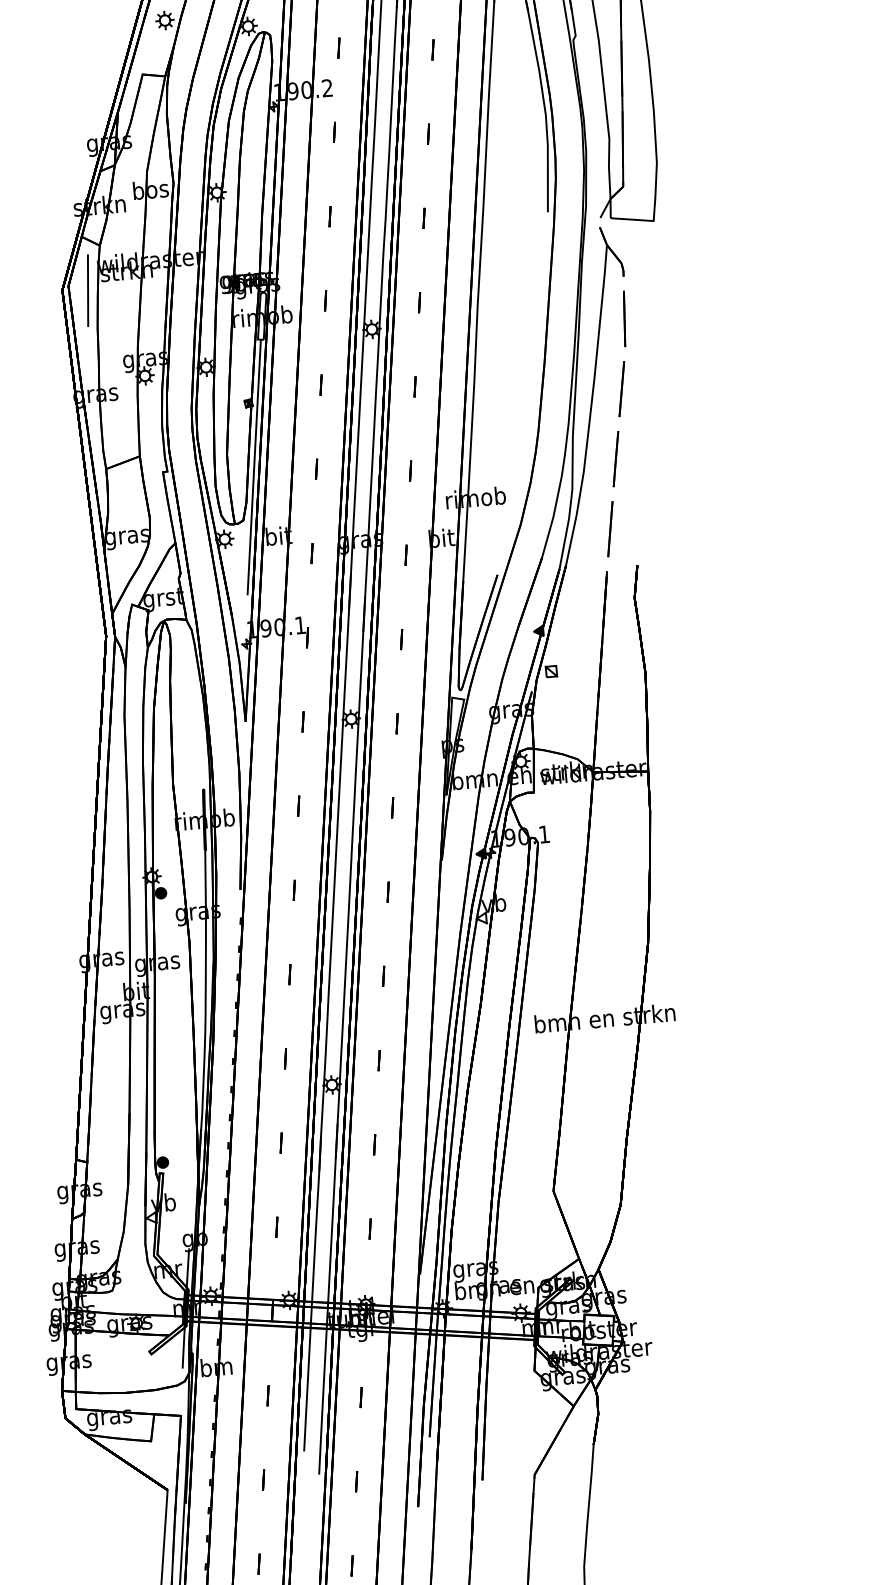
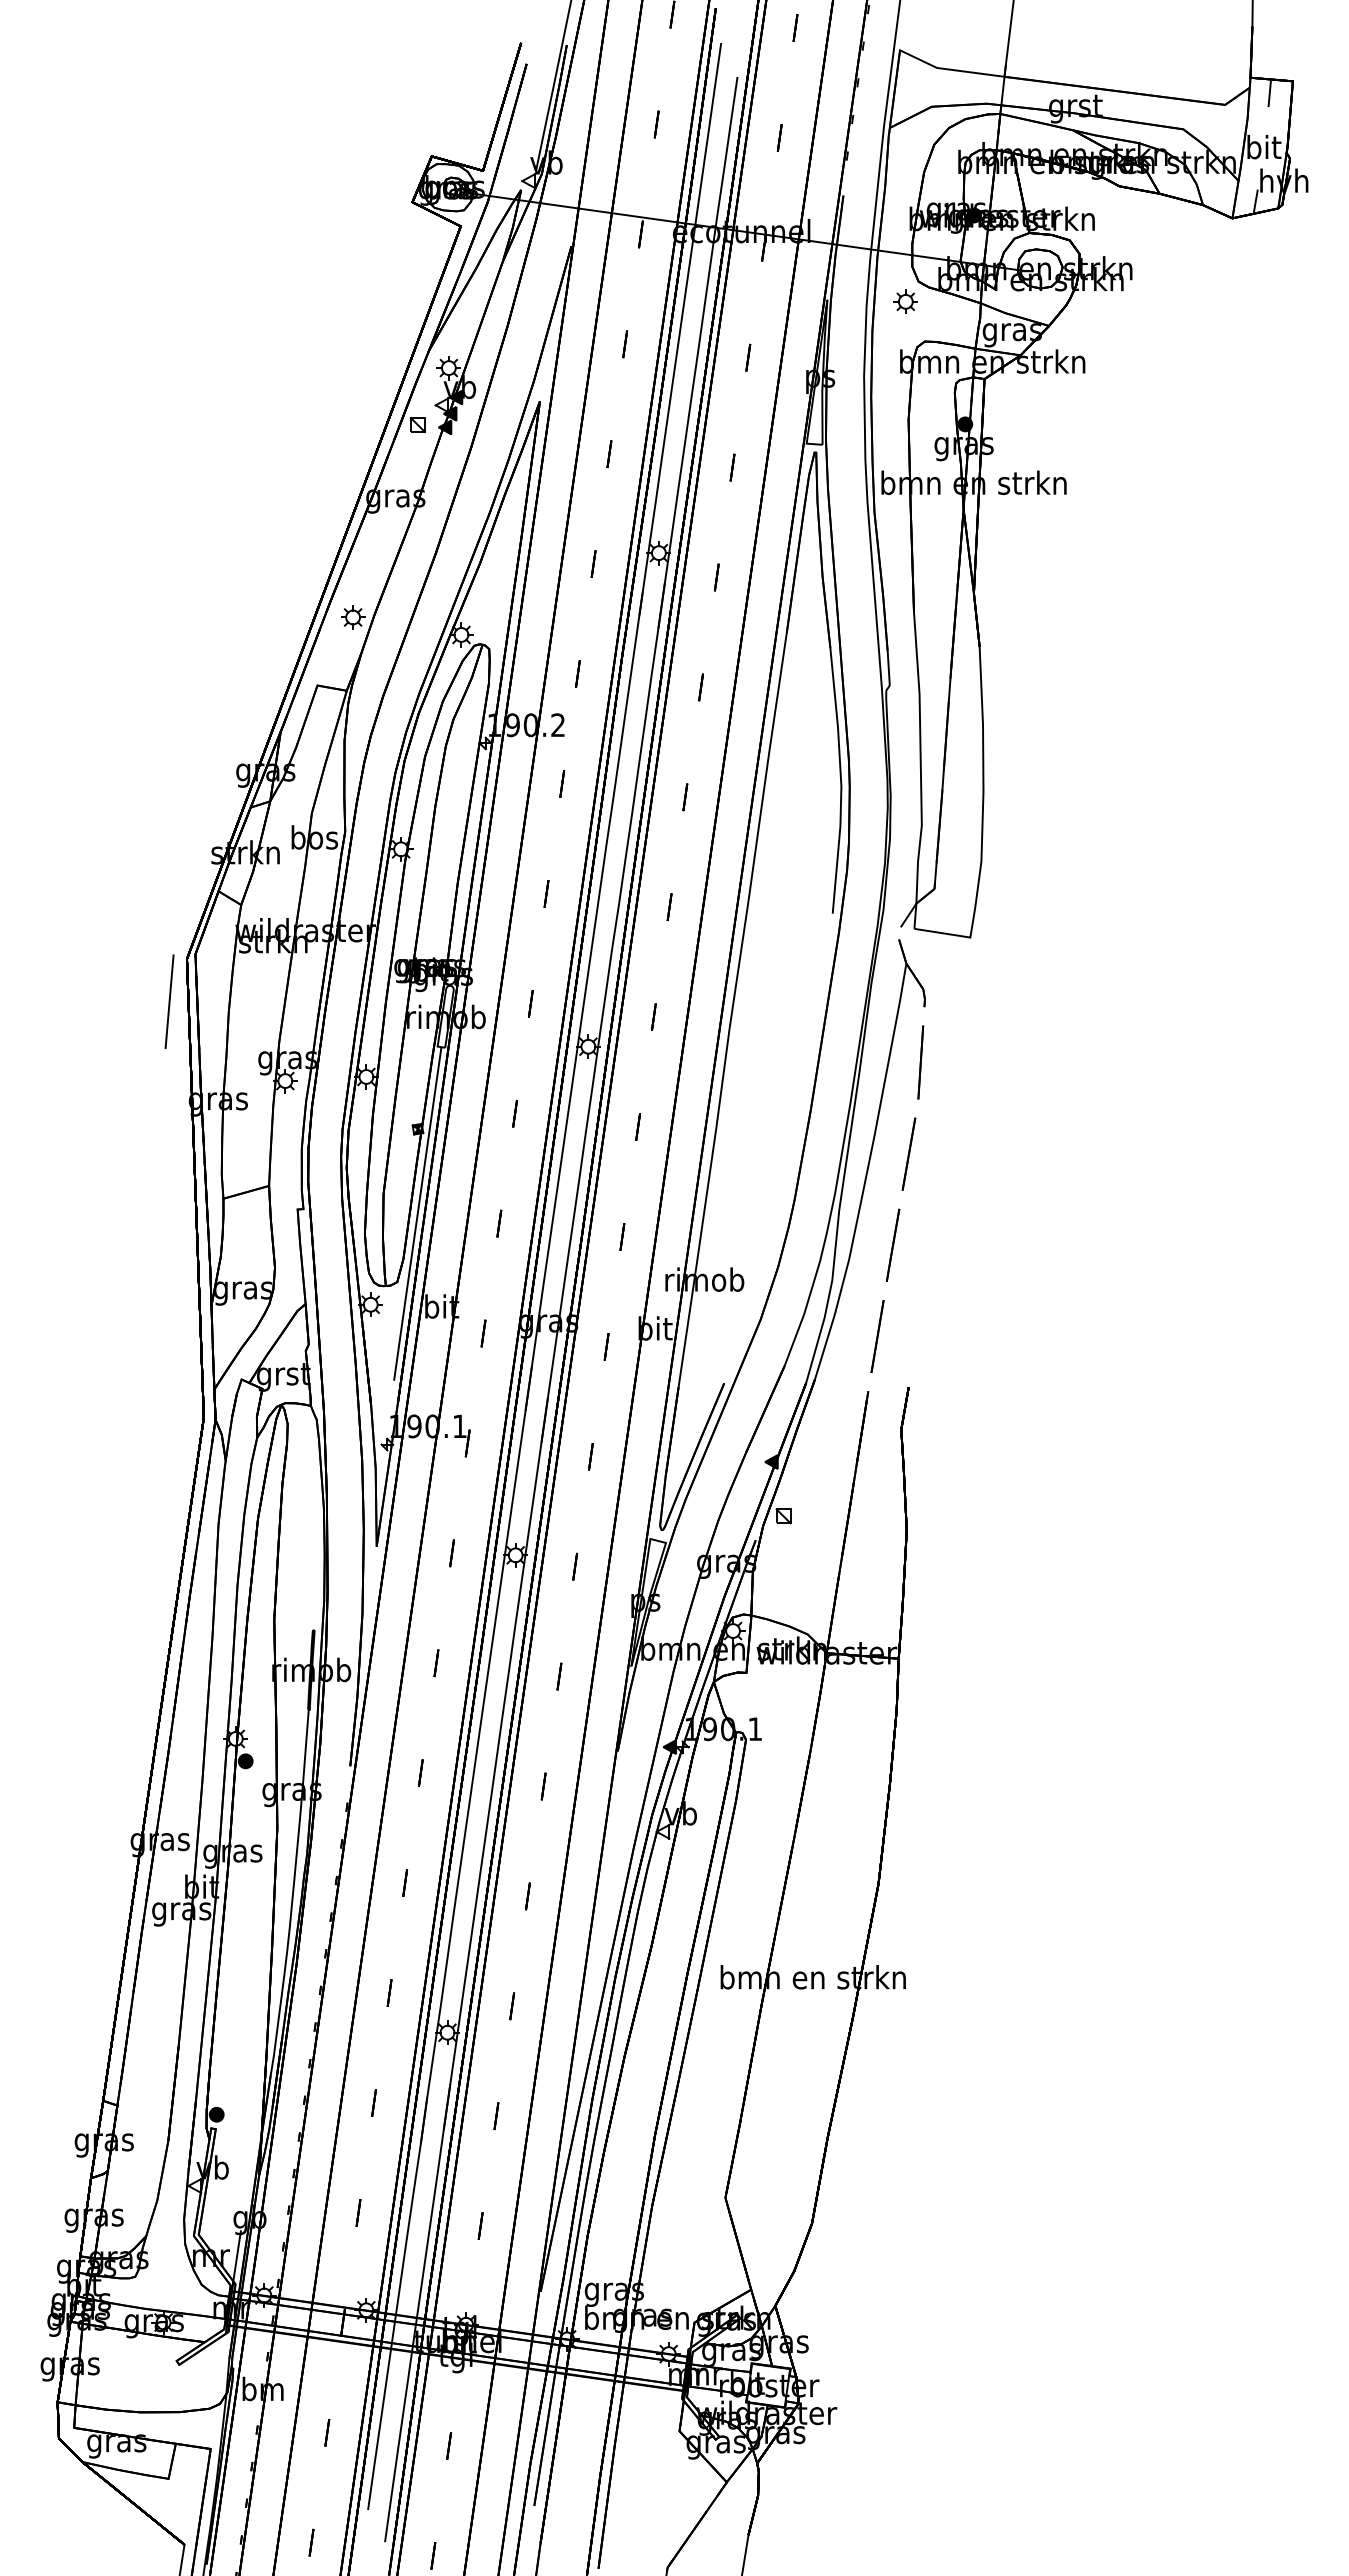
line: (88, 290) -> (169, 1001), moved
line: (183, 1348) -> (221, 2360), removed

